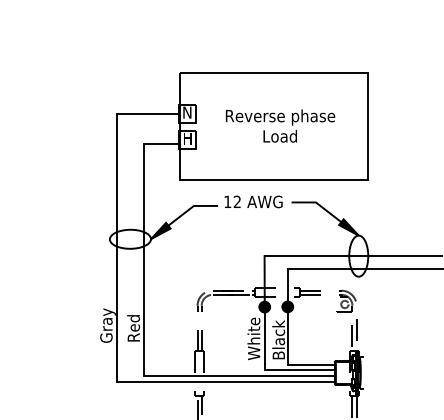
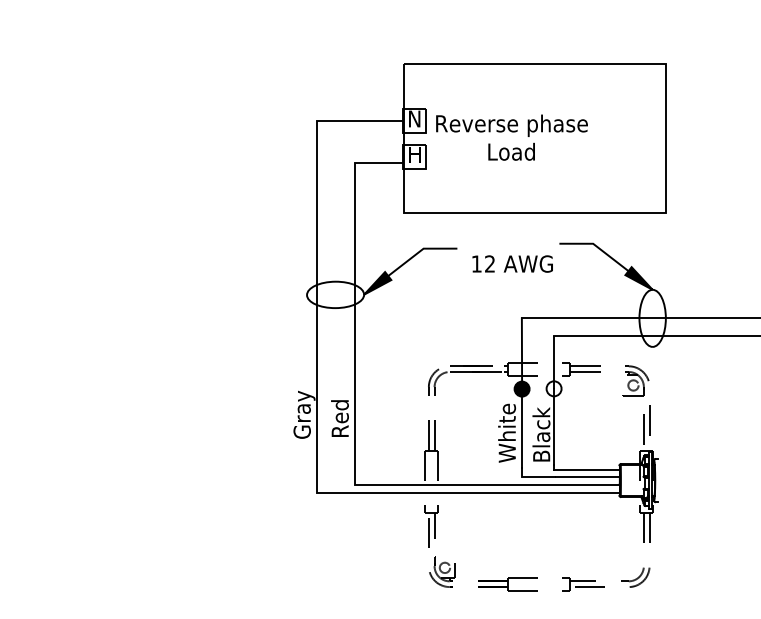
text: (280, 125) -> (511, 137), moved
text: (253, 201) -> (512, 263), moved
fill: (287, 306) -> (553, 388), removed

